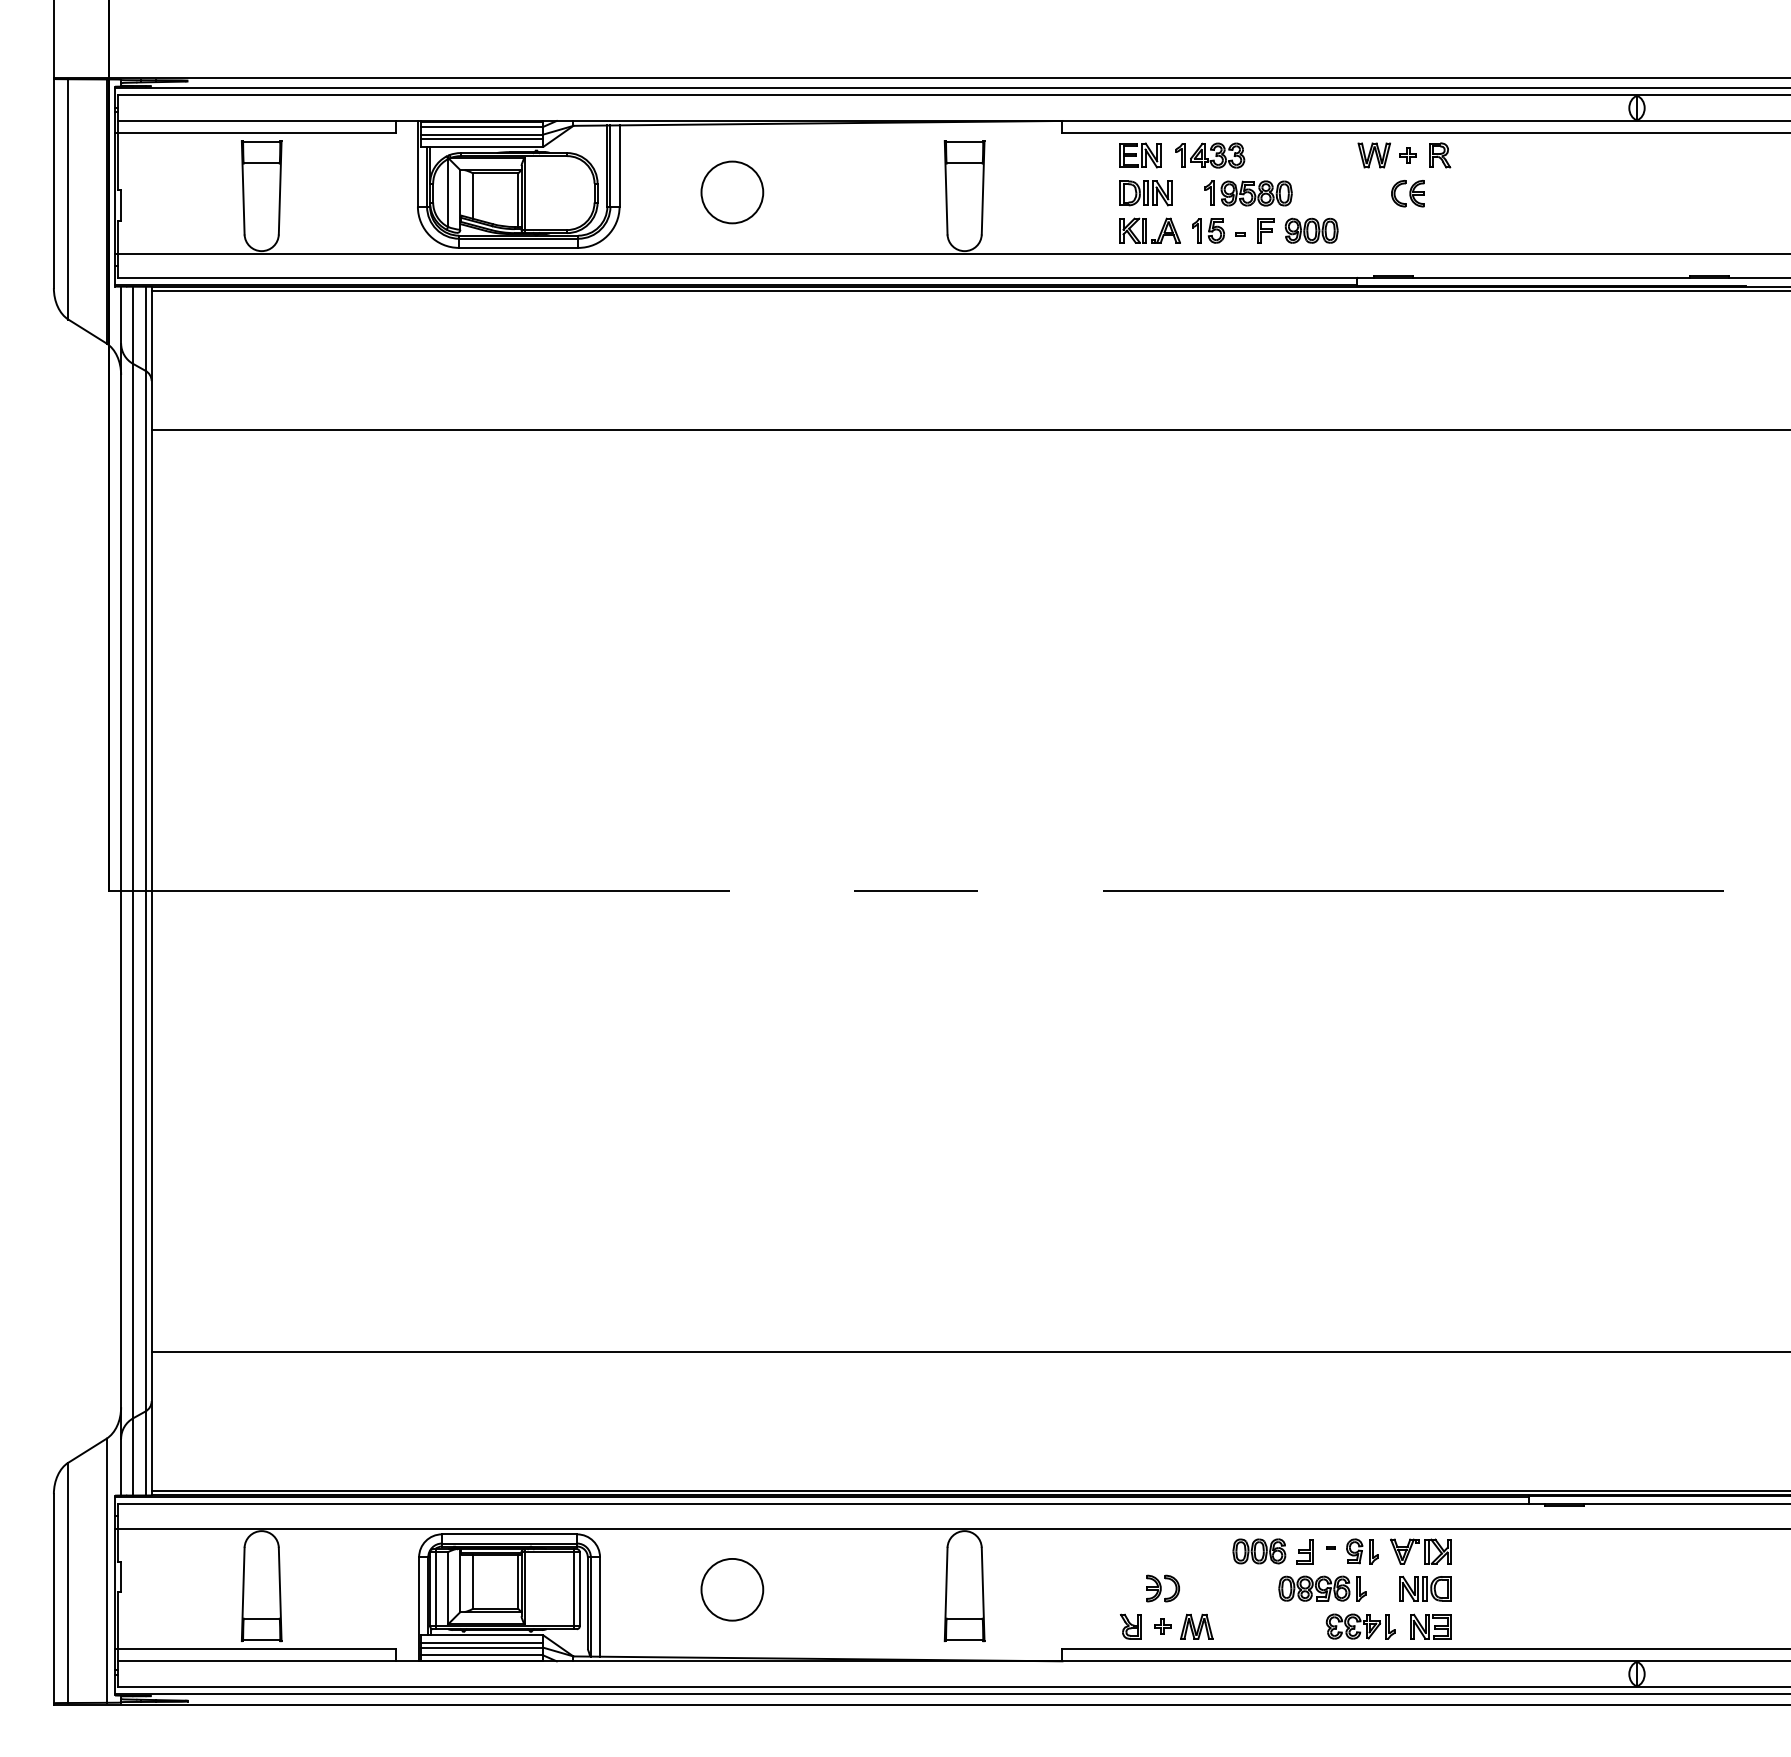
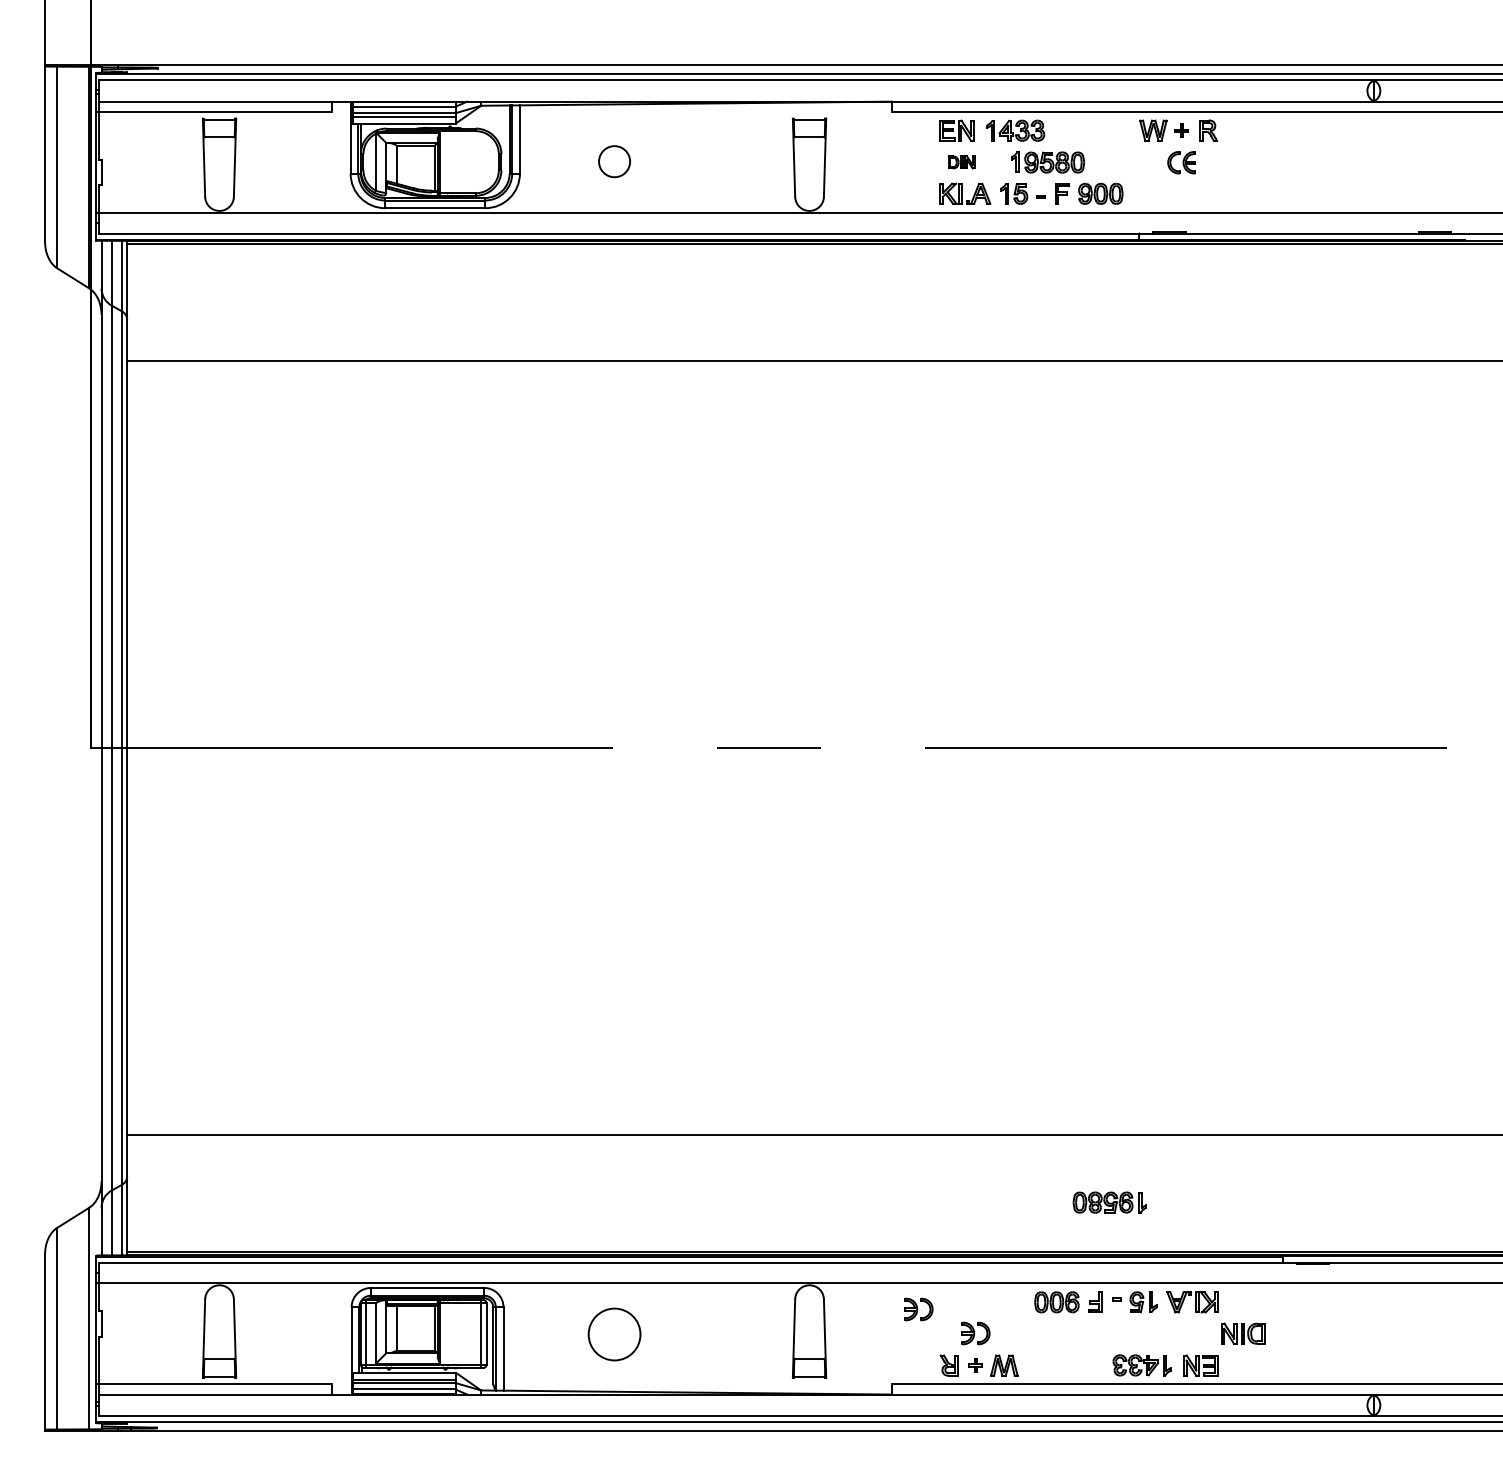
circle: (732, 192) -> (614, 161), size x0.6
part: (1145, 193) -> (961, 162), size x0.6
part: (1094, 1559) -> (918, 1309), added
part: (1322, 1588) -> (1109, 1202), moved
part: (1425, 1588) -> (1243, 1333), moved

